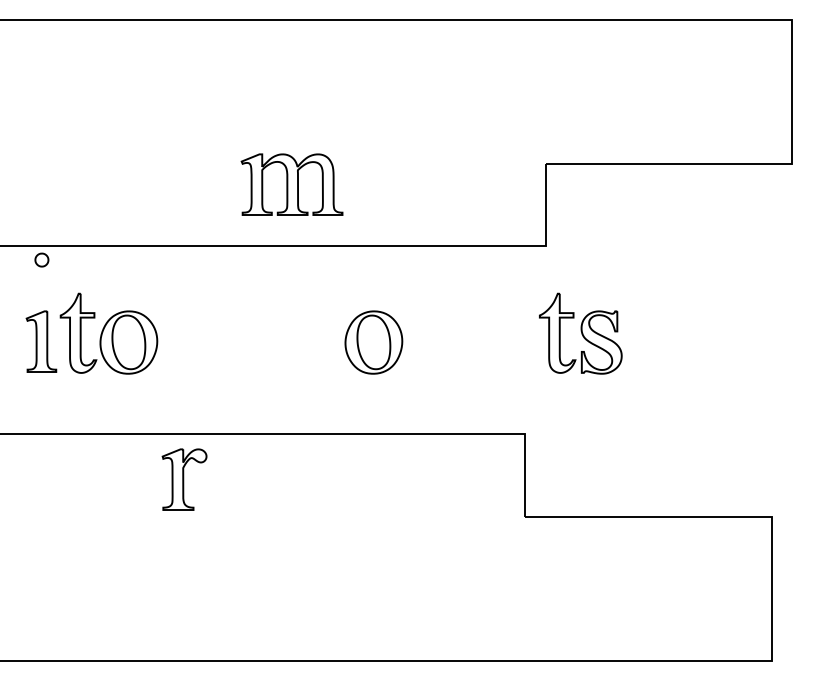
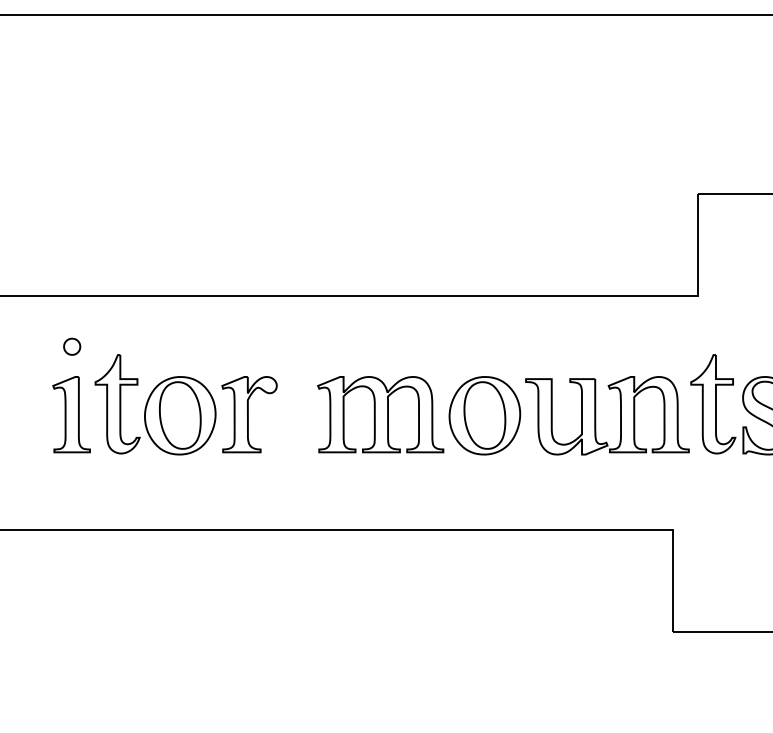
part: (291, 184) -> (379, 414), moved
part: (41, 259) -> (71, 346), moved
part: (463, 342) -> (596, 415), added
part: (184, 479) -> (249, 414), moved

